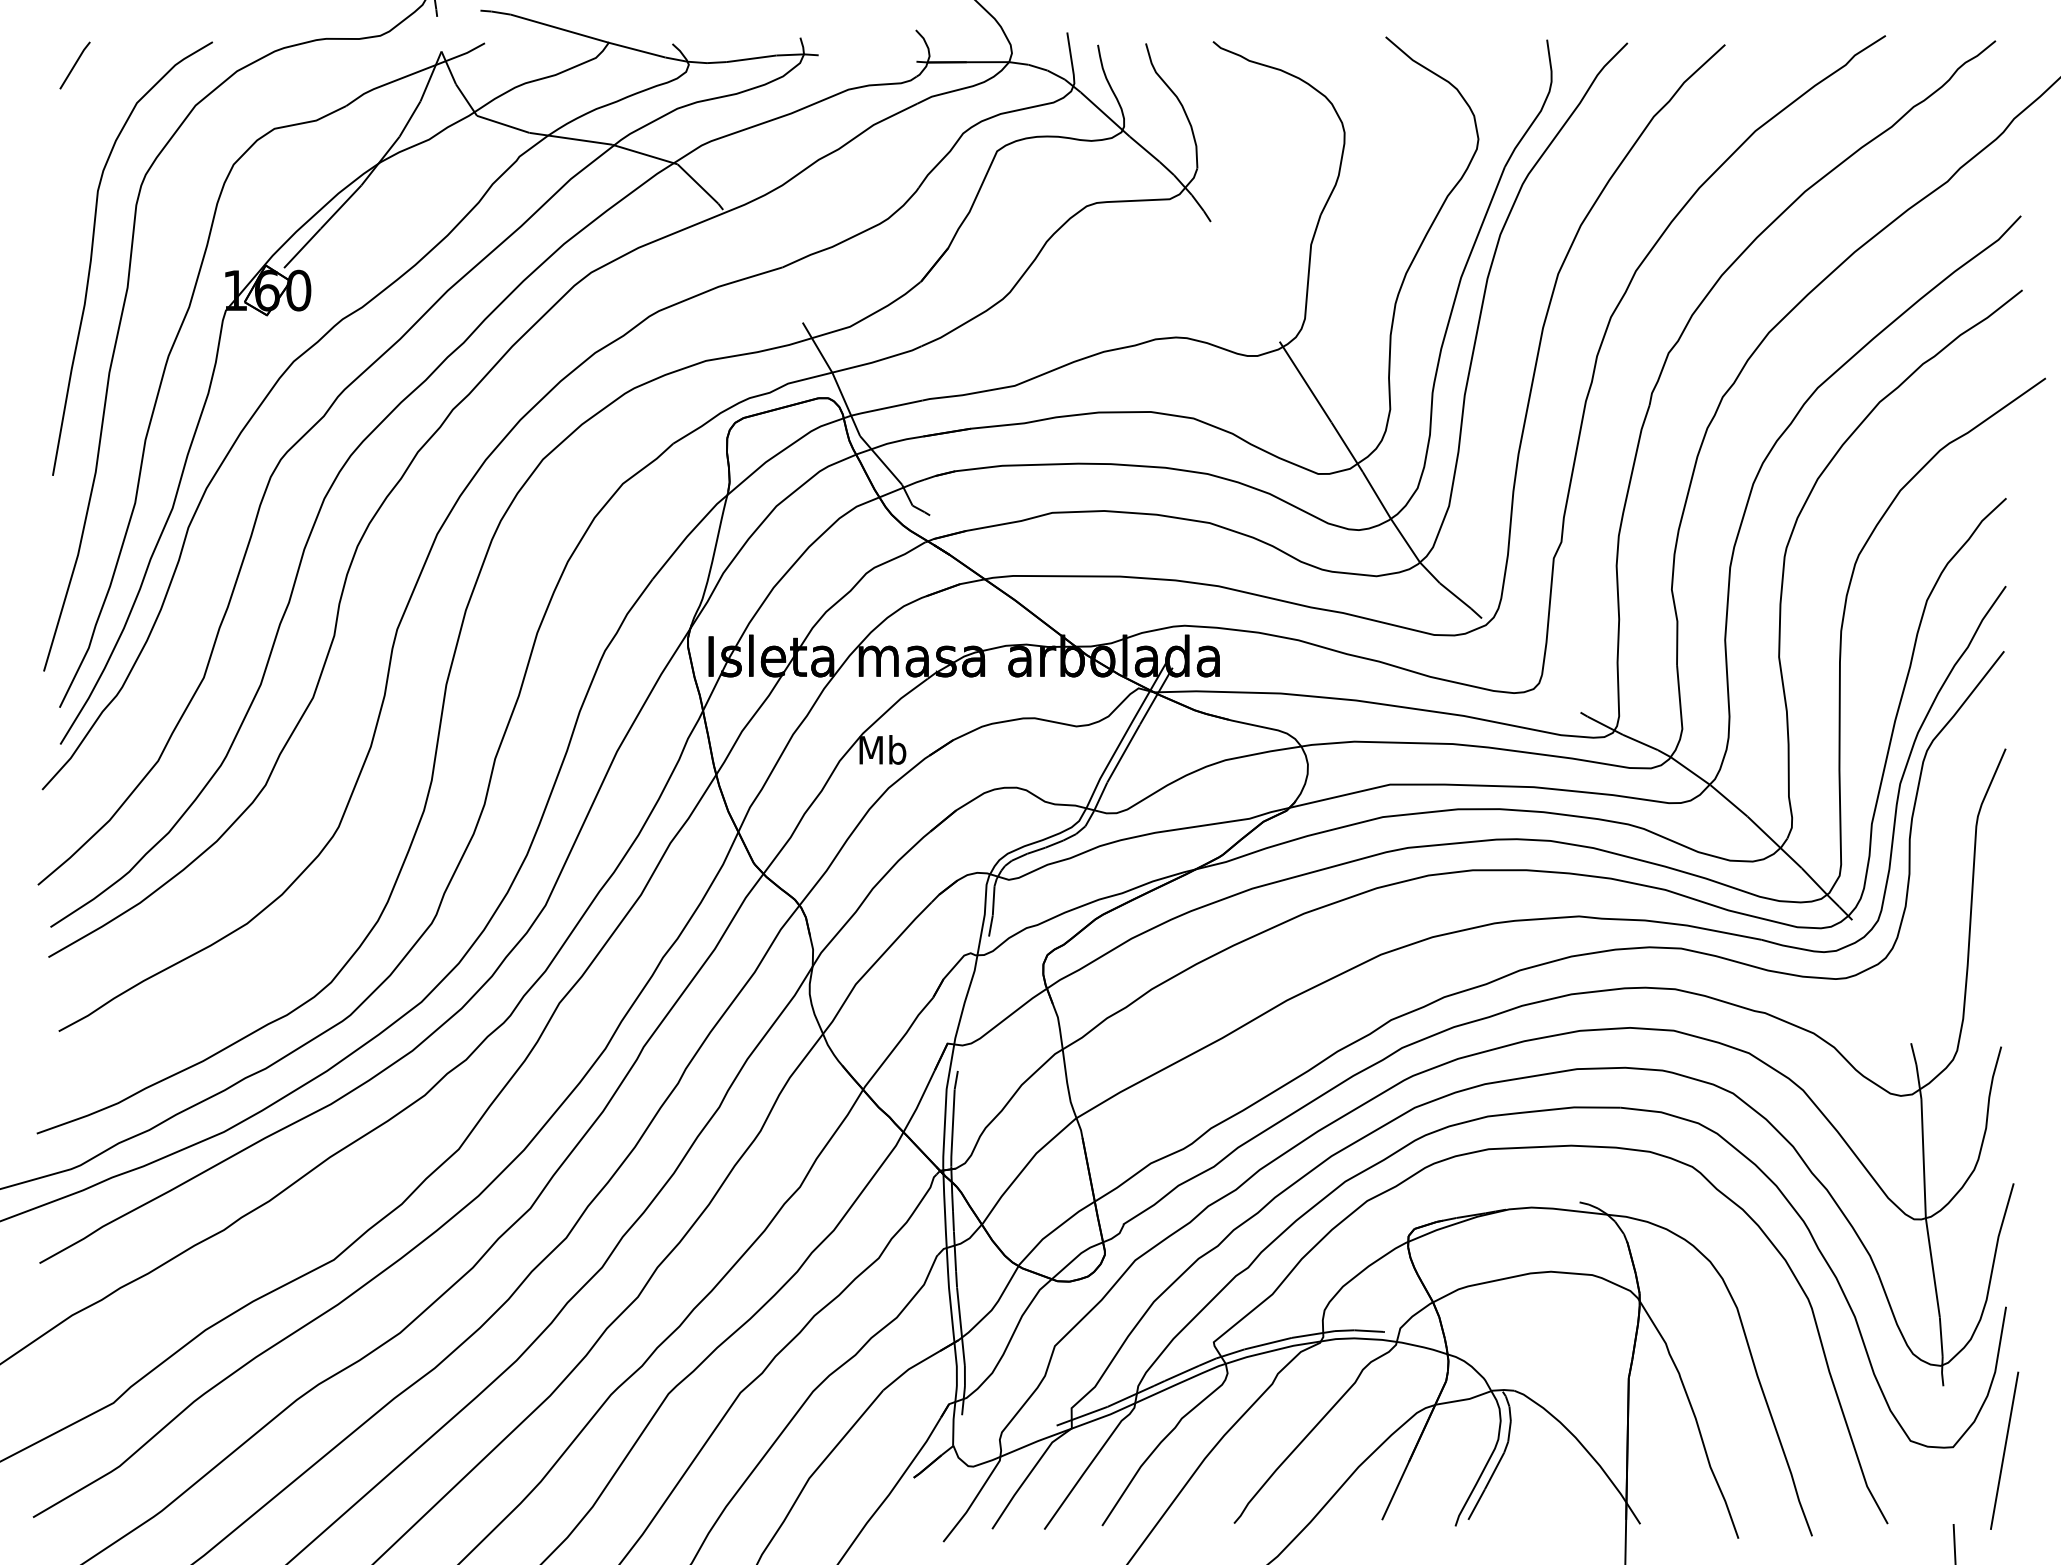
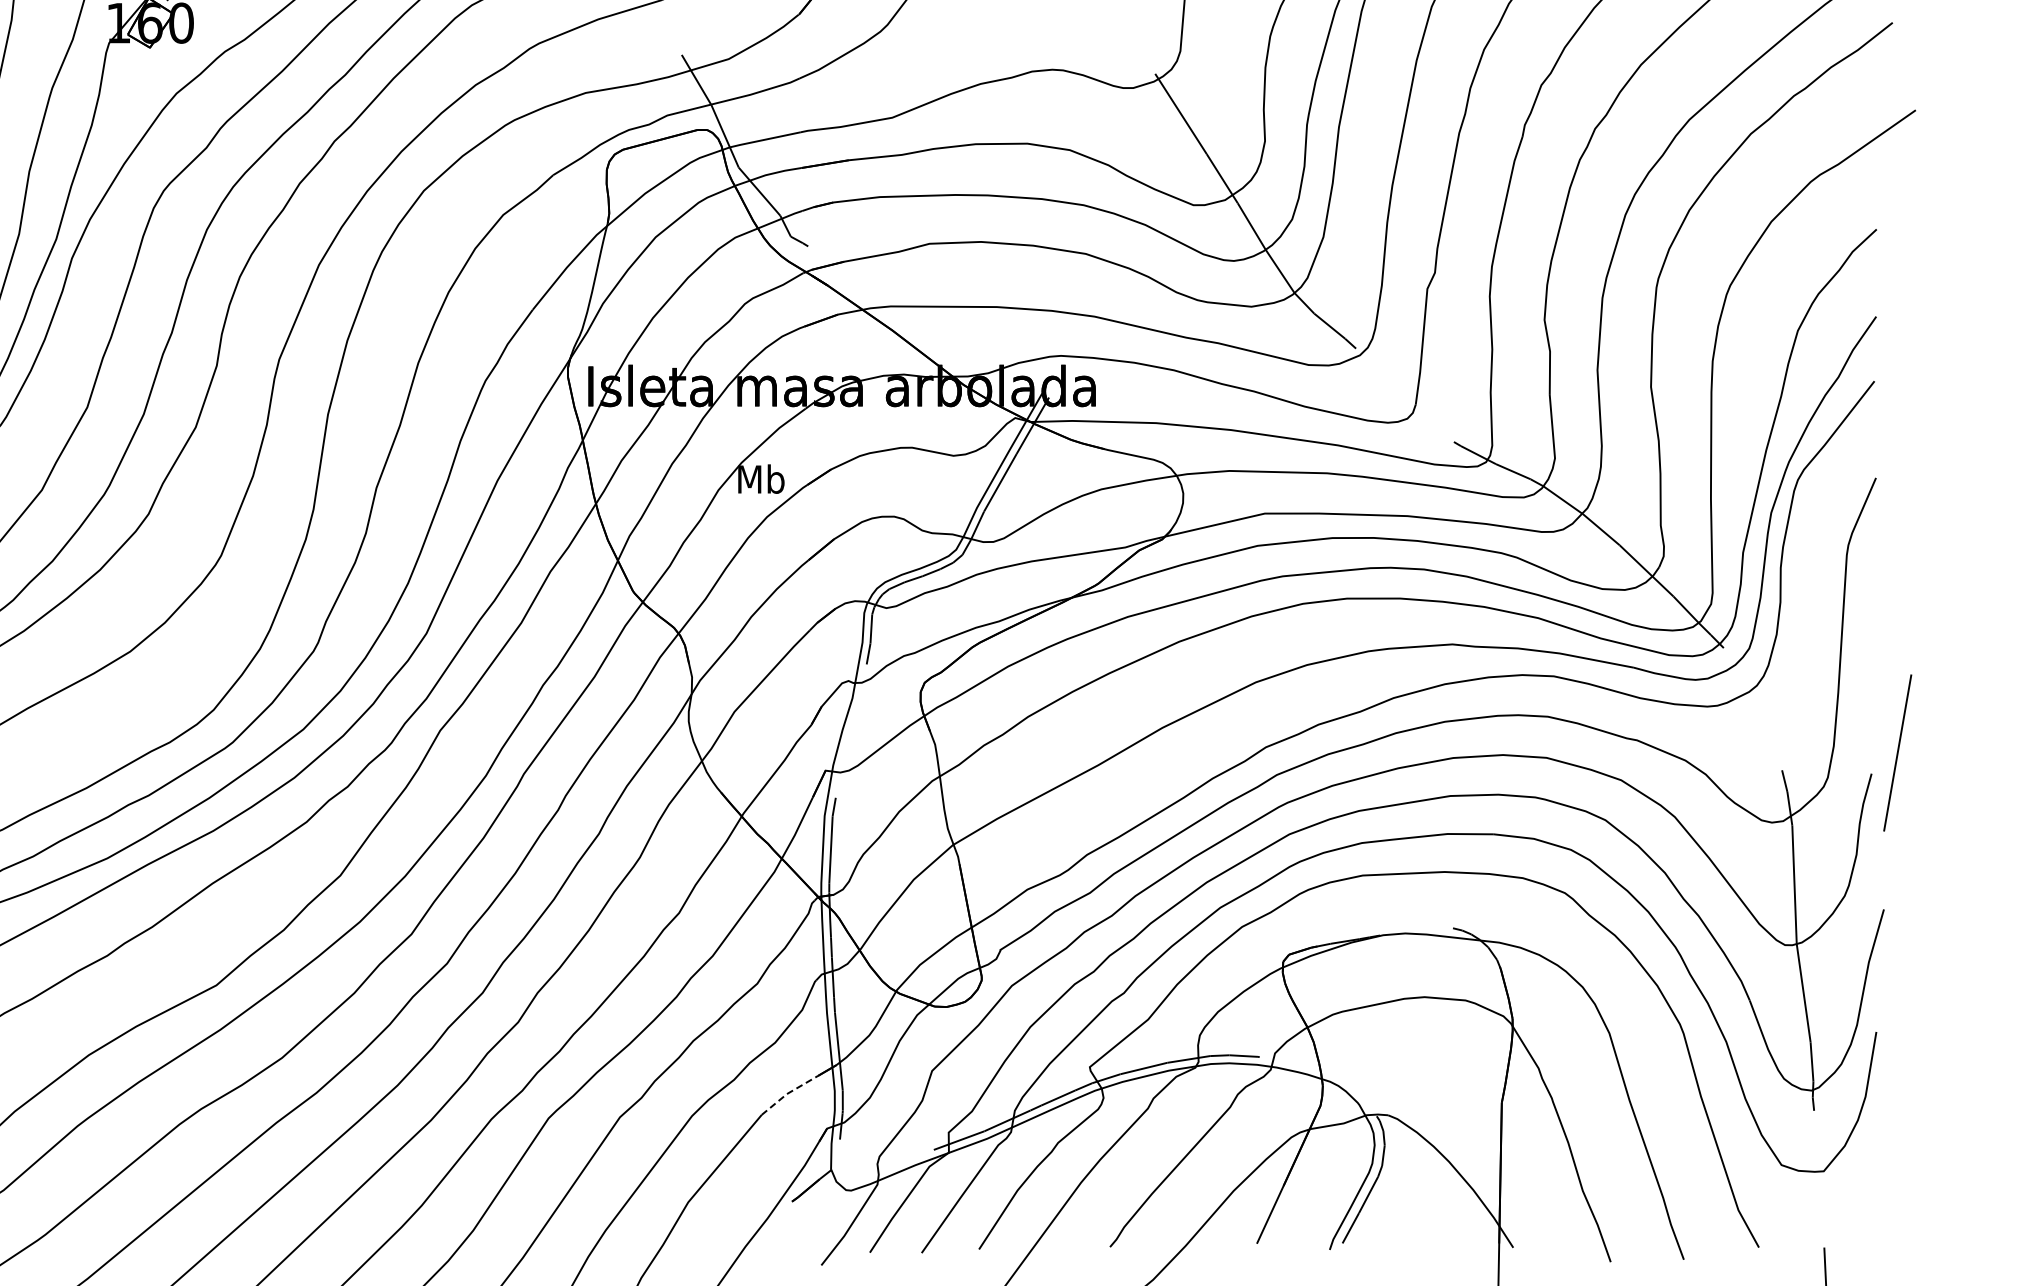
line: (910, 1368) -> (788, 1093), solid -> dashed
line: (2004, 1450) -> (1897, 752), moved

